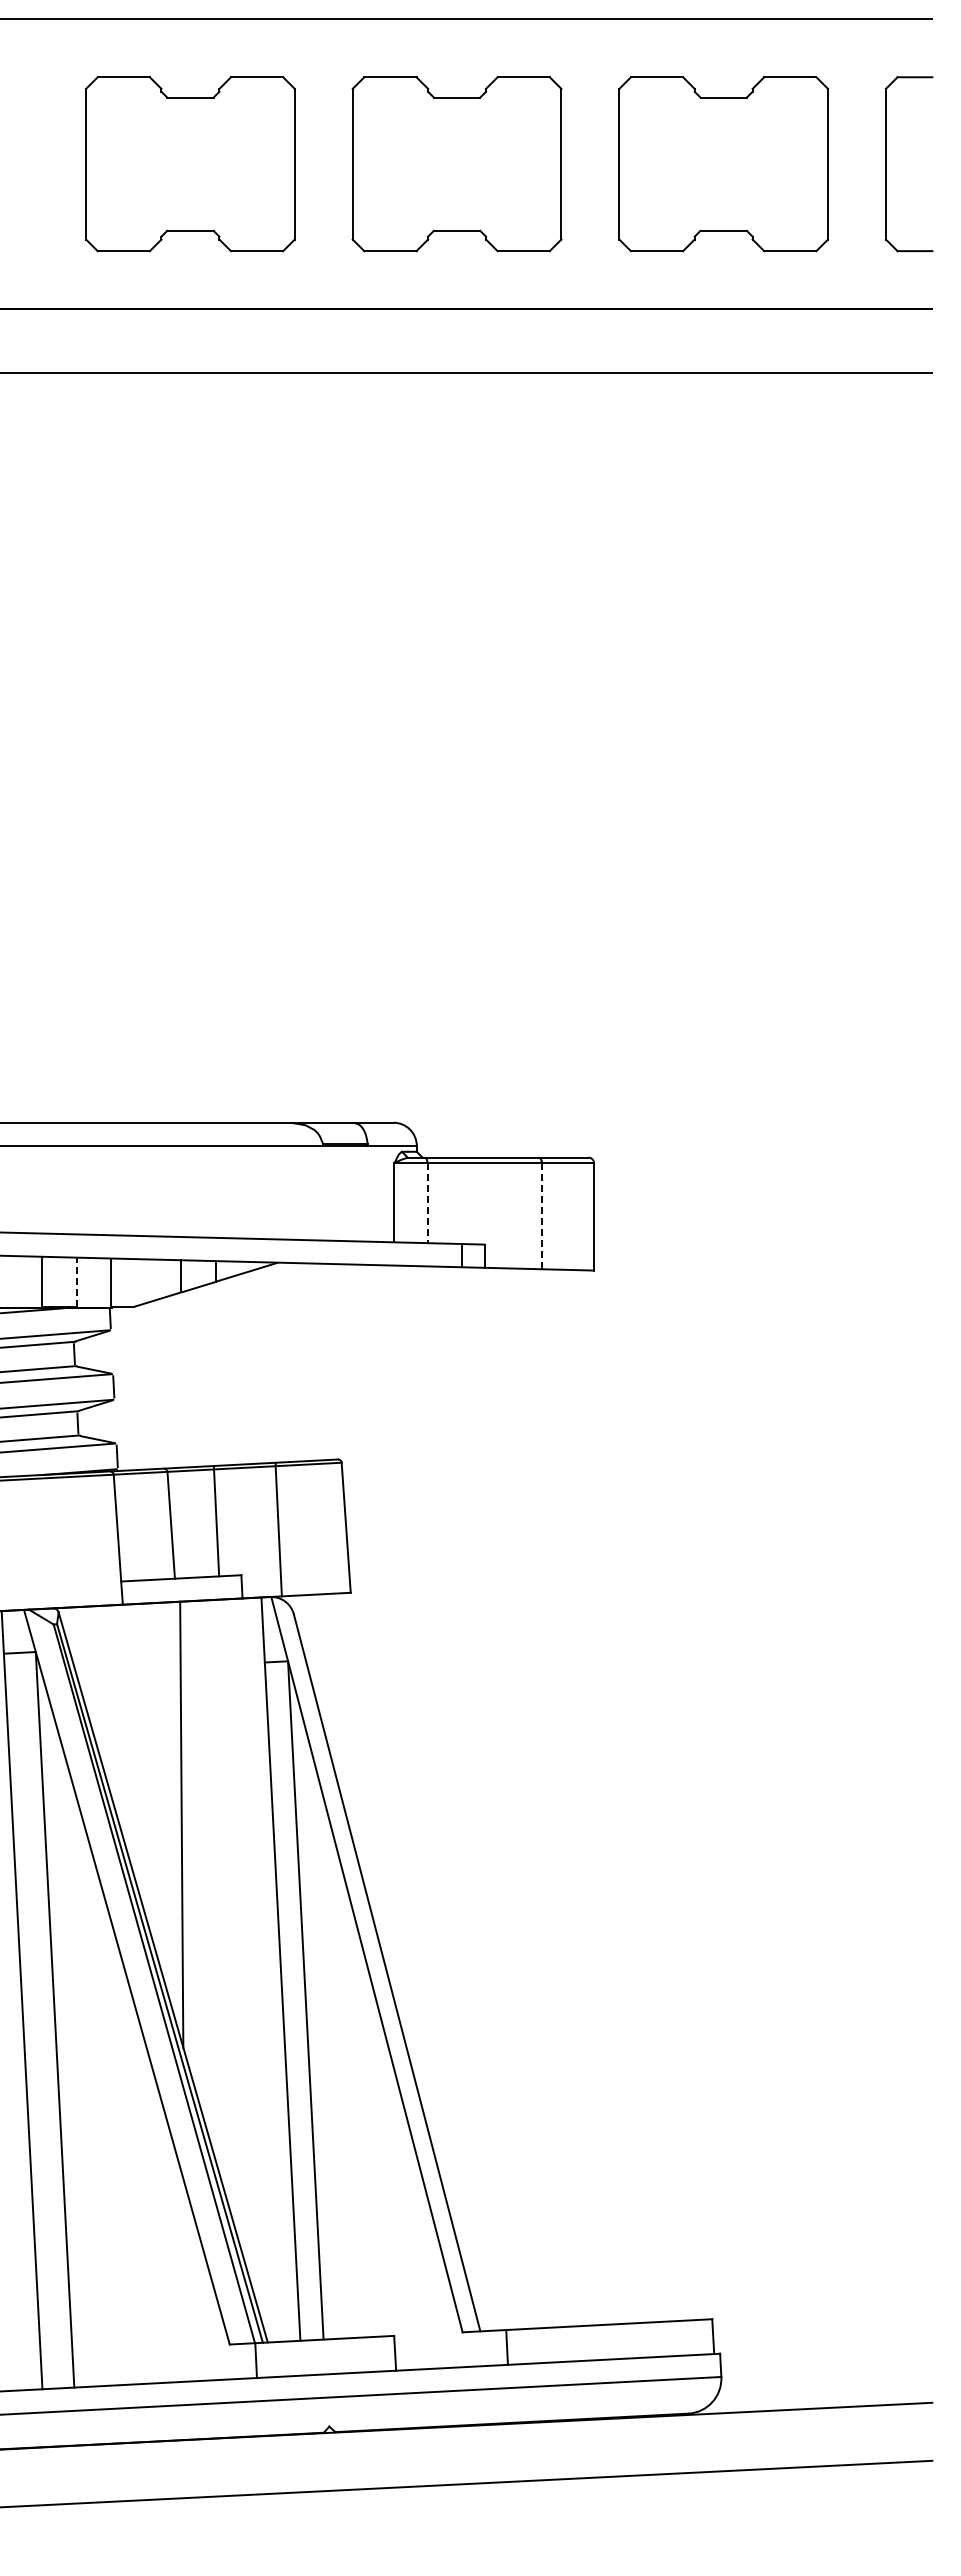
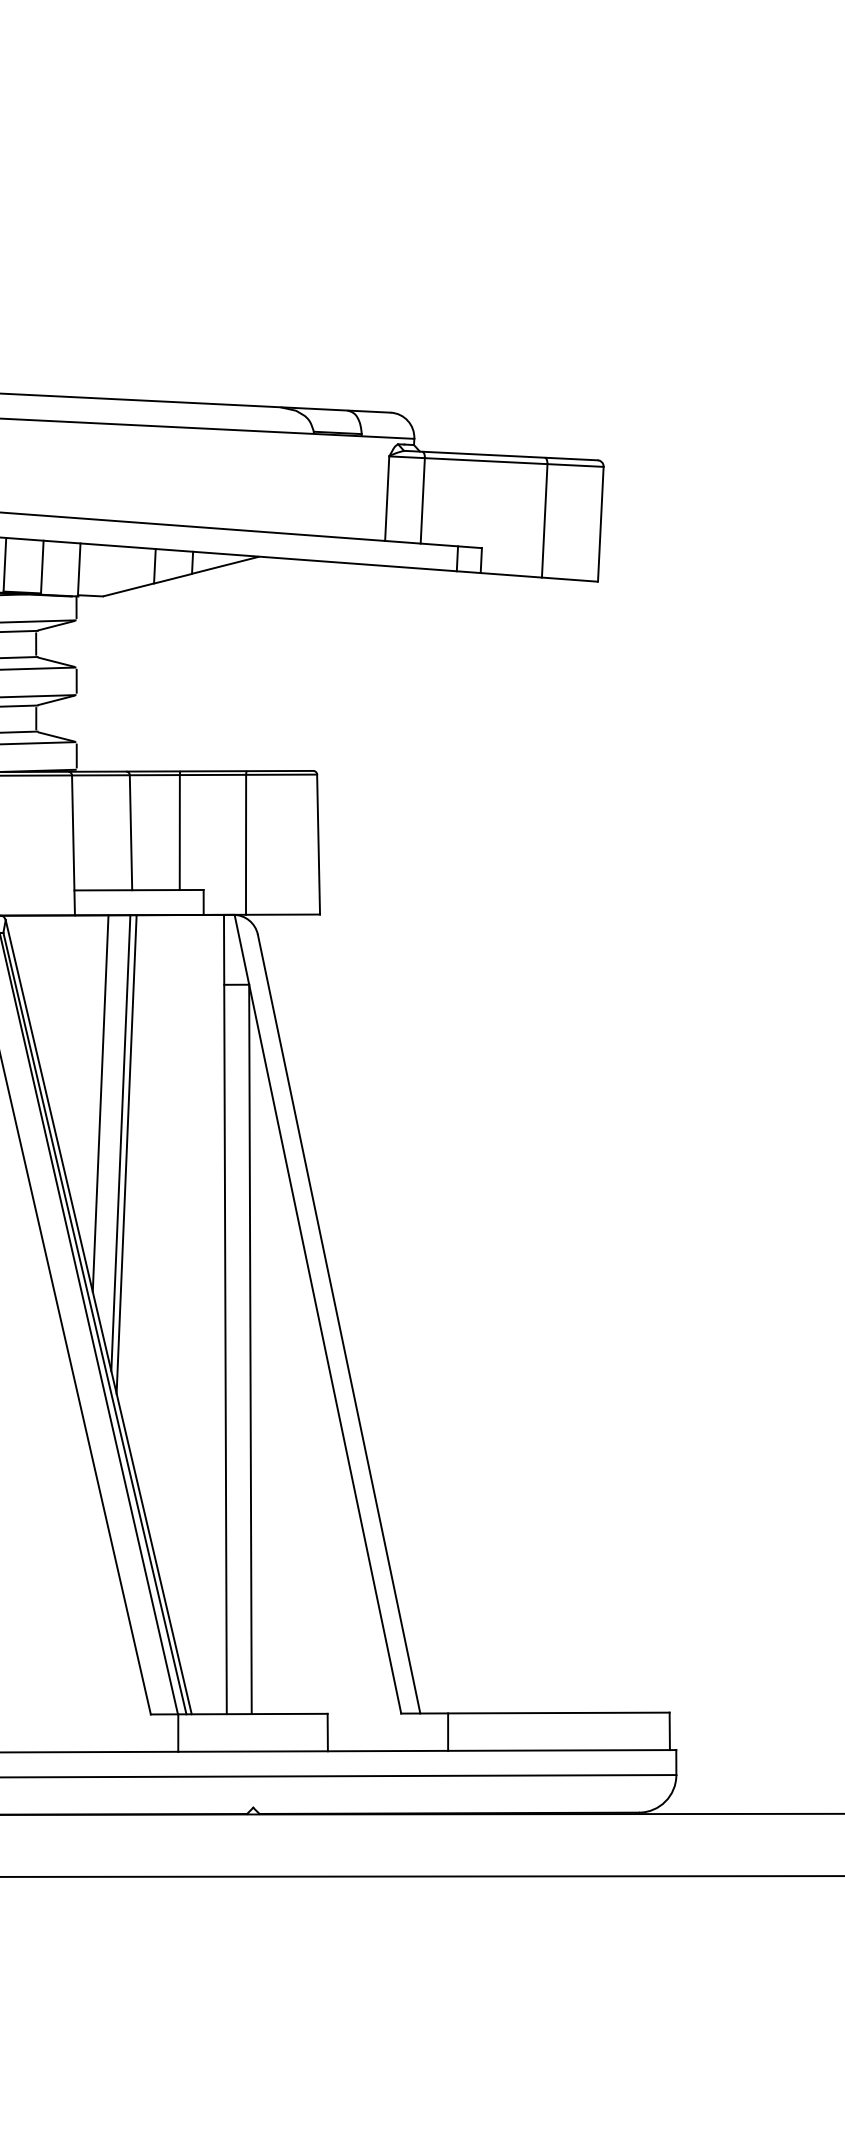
line: (427, 1203) -> (422, 501), dashed -> solid
line: (541, 1216) -> (544, 520), dashed -> solid
line: (76, 1282) -> (42, 567), dashed -> solid
line: (155, 1778) -> (100, 1103), added
line: (175, 1814) -> (120, 1143), added

